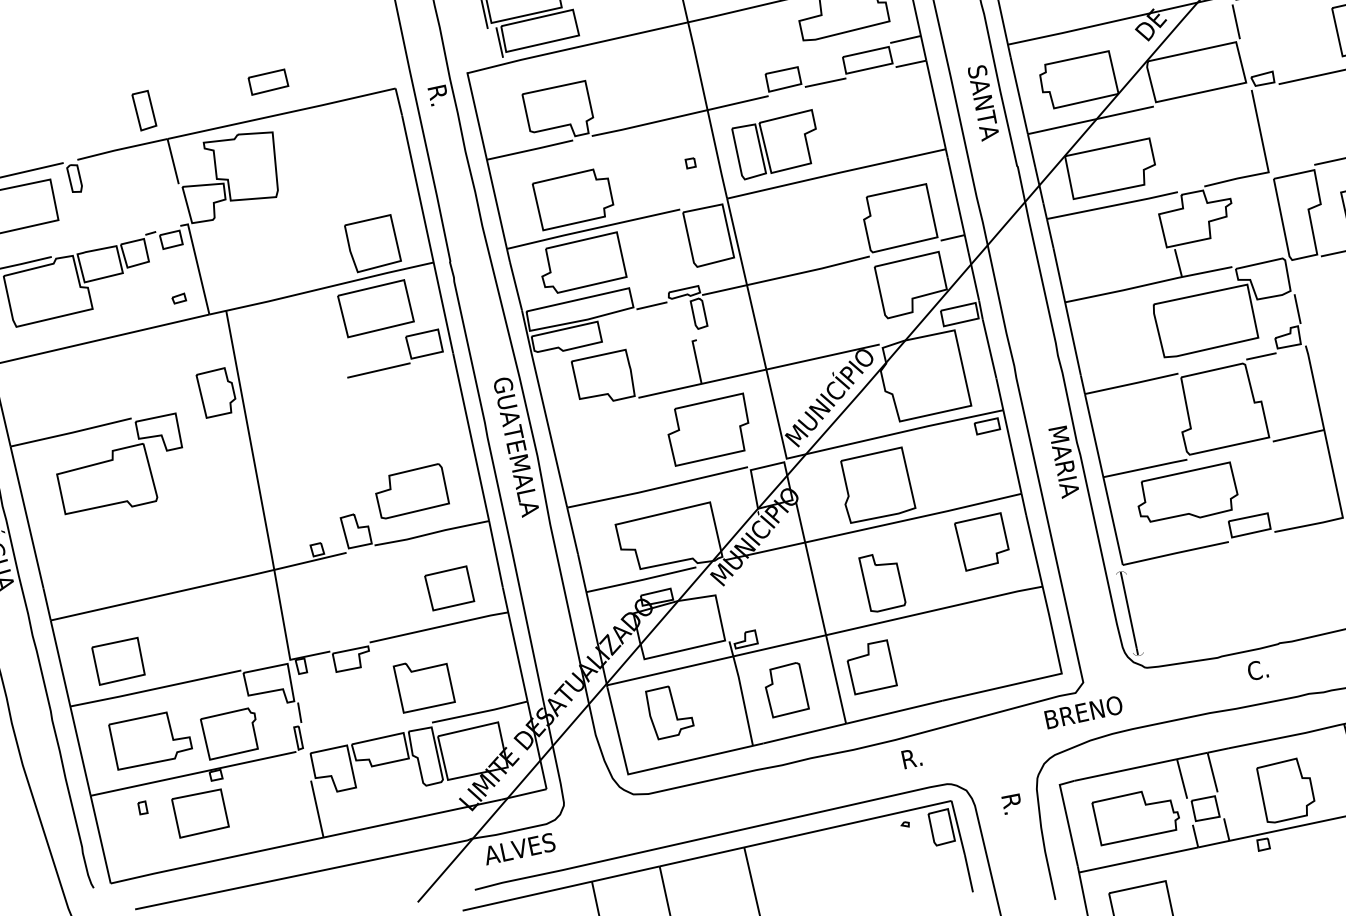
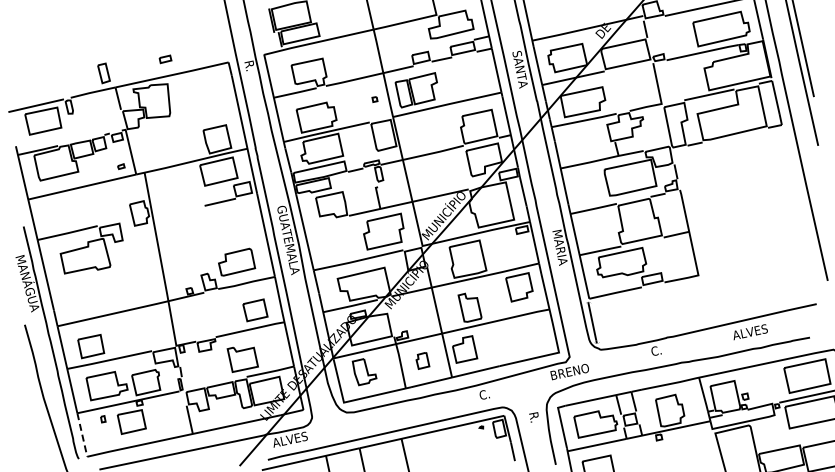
part: (268, 82) -> (165, 59), size x0.6
part: (786, 689) -> (422, 360), size x0.6
text: (909, 758) -> (483, 394), R. -> C.
line: (101, 840) -> (82, 435), solid -> dashed

